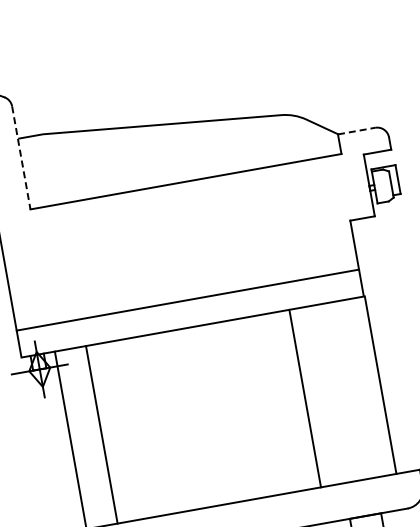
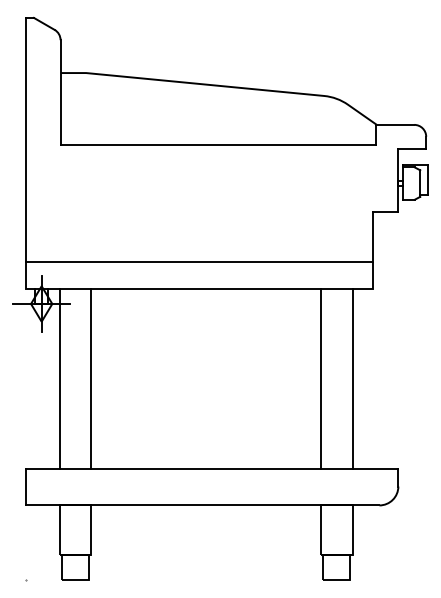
line: (356, 130) -> (395, 124), dashed -> solid
line: (21, 157) -> (60, 92), dashed -> solid
line: (380, 385) -> (352, 379), moved
line: (304, 398) -> (320, 379), moved

